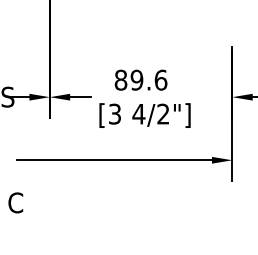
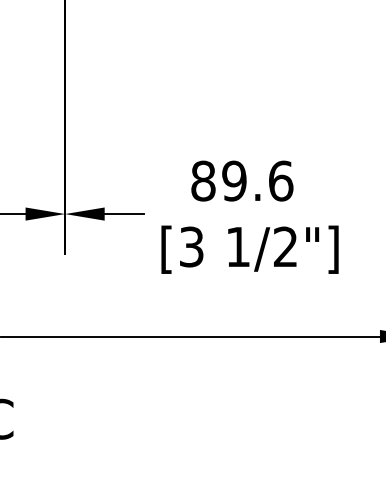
text: (138, 114) -> (237, 247), 4/2"] -> 1/2"]

